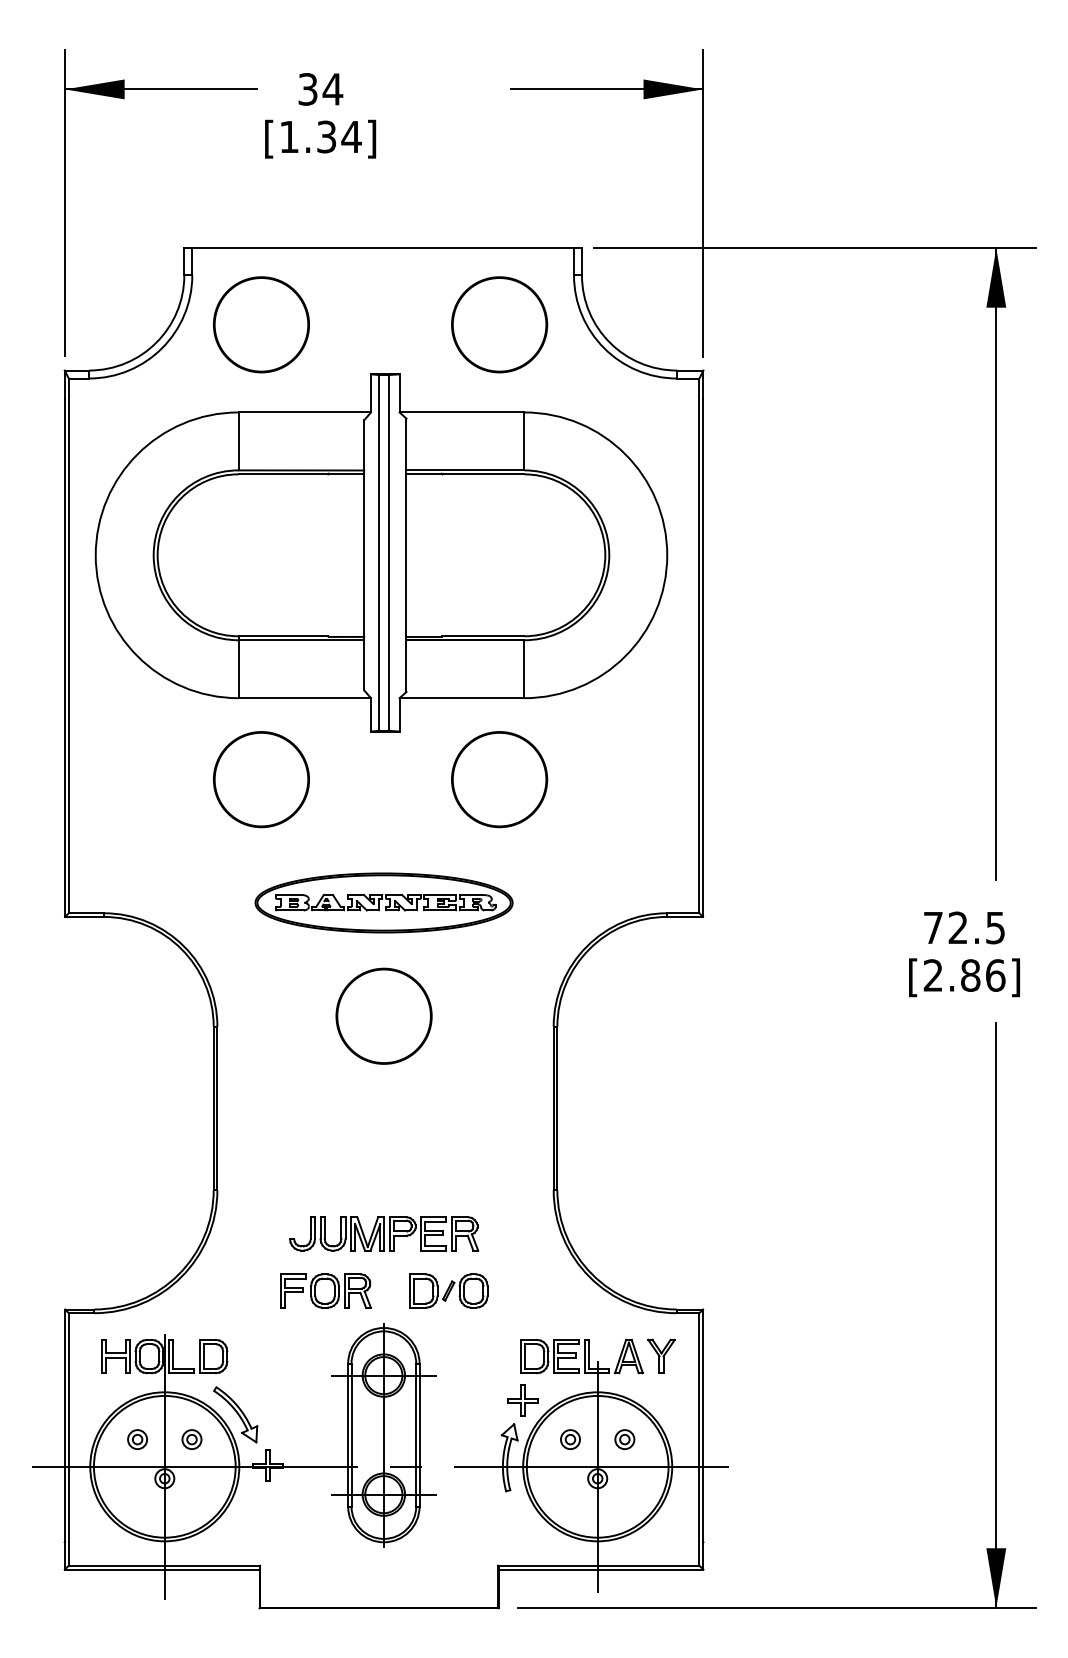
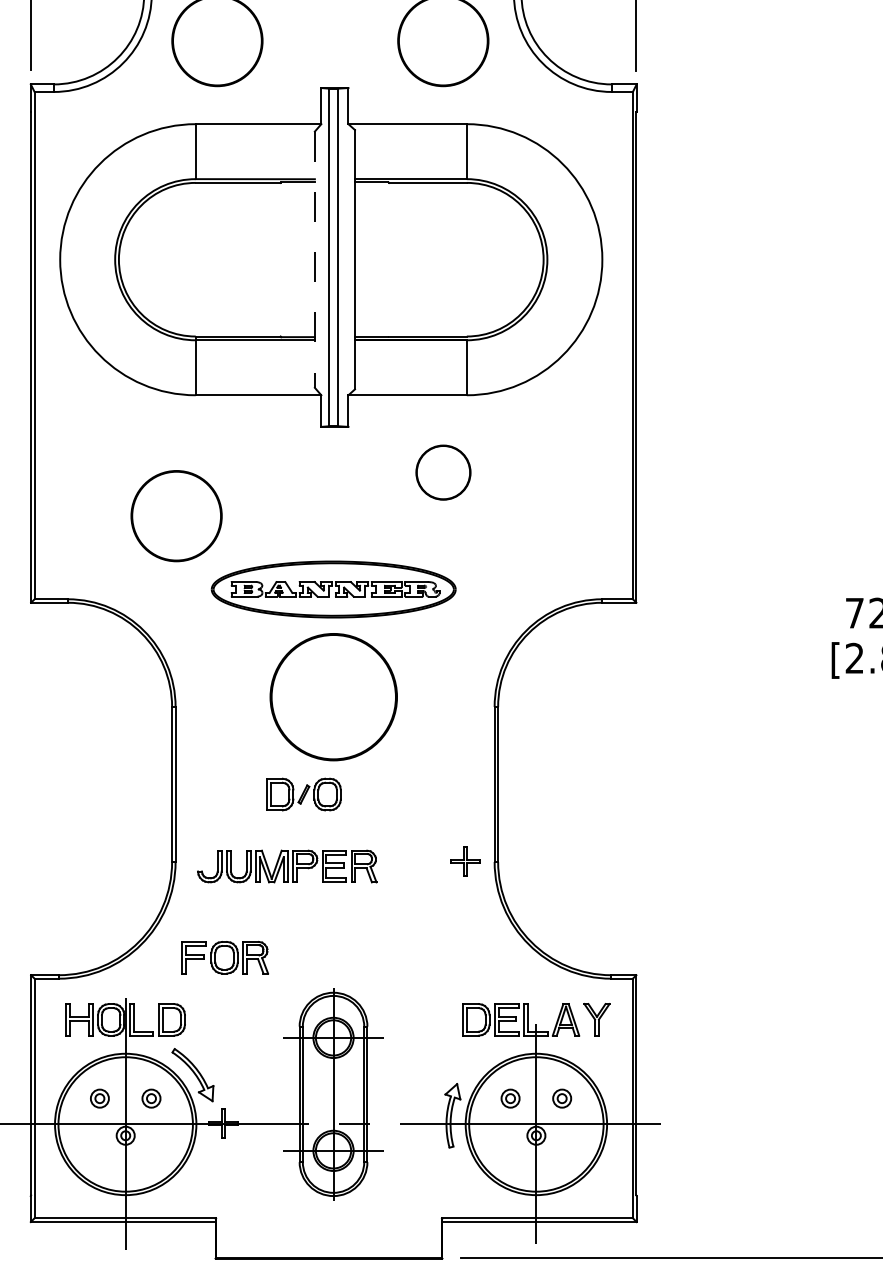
line: (364, 555) -> (315, 259), solid -> dashed
circle: (261, 779) -> (176, 516), moved
circle: (499, 779) -> (443, 472), size x0.6
circle: (383, 1015) -> (333, 696), size x1.4
part: (384, 1233) -> (287, 866), moved
part: (325, 1290) -> (225, 957), moved
part: (448, 1290) -> (303, 794), moved
part: (522, 1400) -> (465, 861), moved

